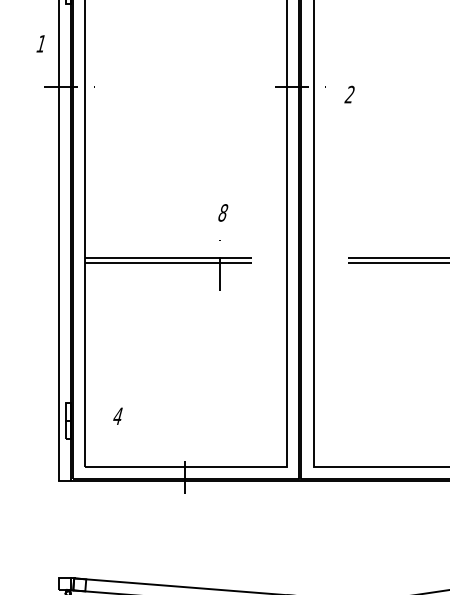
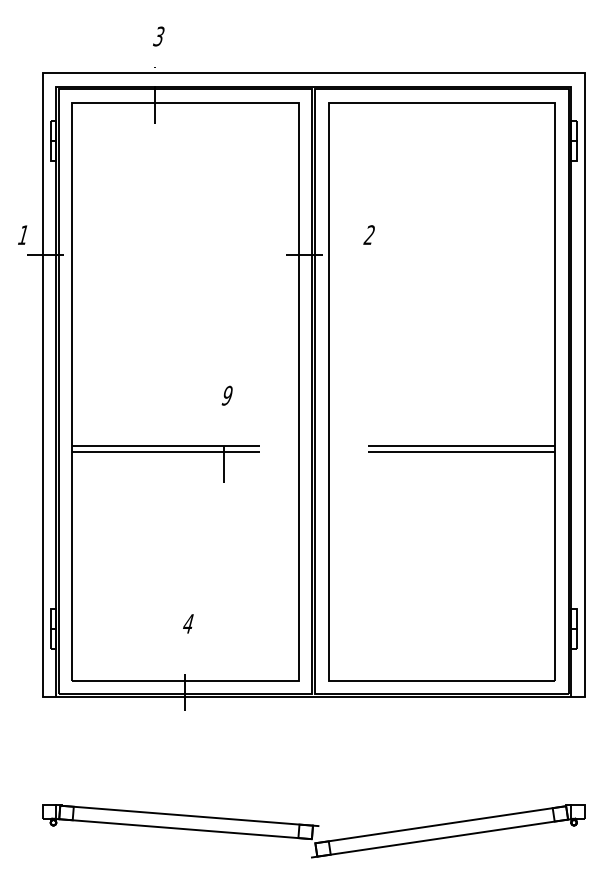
text: (40, 43) -> (22, 234), moved
text: (348, 94) -> (368, 234), moved
text: (222, 212) -> (226, 395), 8 -> 9
text: (118, 415) -> (188, 623), moved

